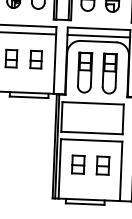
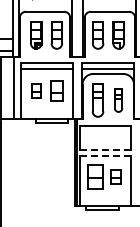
part: (35, 58) -> (56, 90), size x1.4
part: (109, 73) -> (118, 100), size x0.7
line: (91, 133) -> (105, 150), solid -> dashed
line: (91, 140) -> (105, 156), solid -> dashed
part: (78, 164) -> (95, 176), size x1.6

